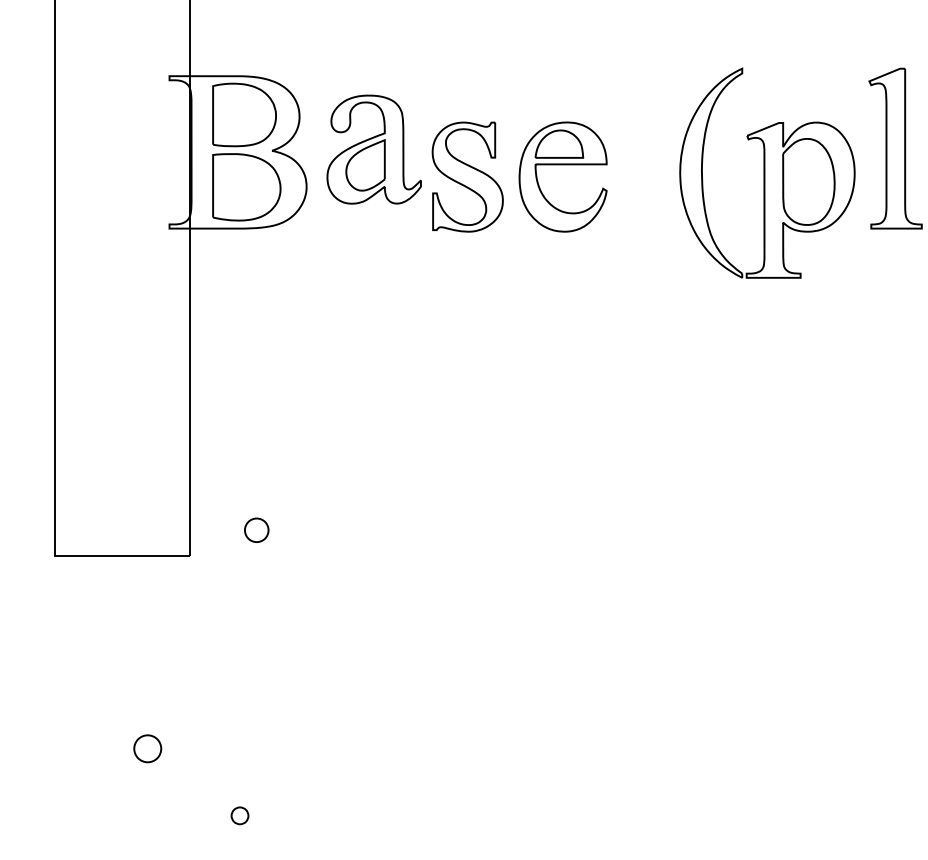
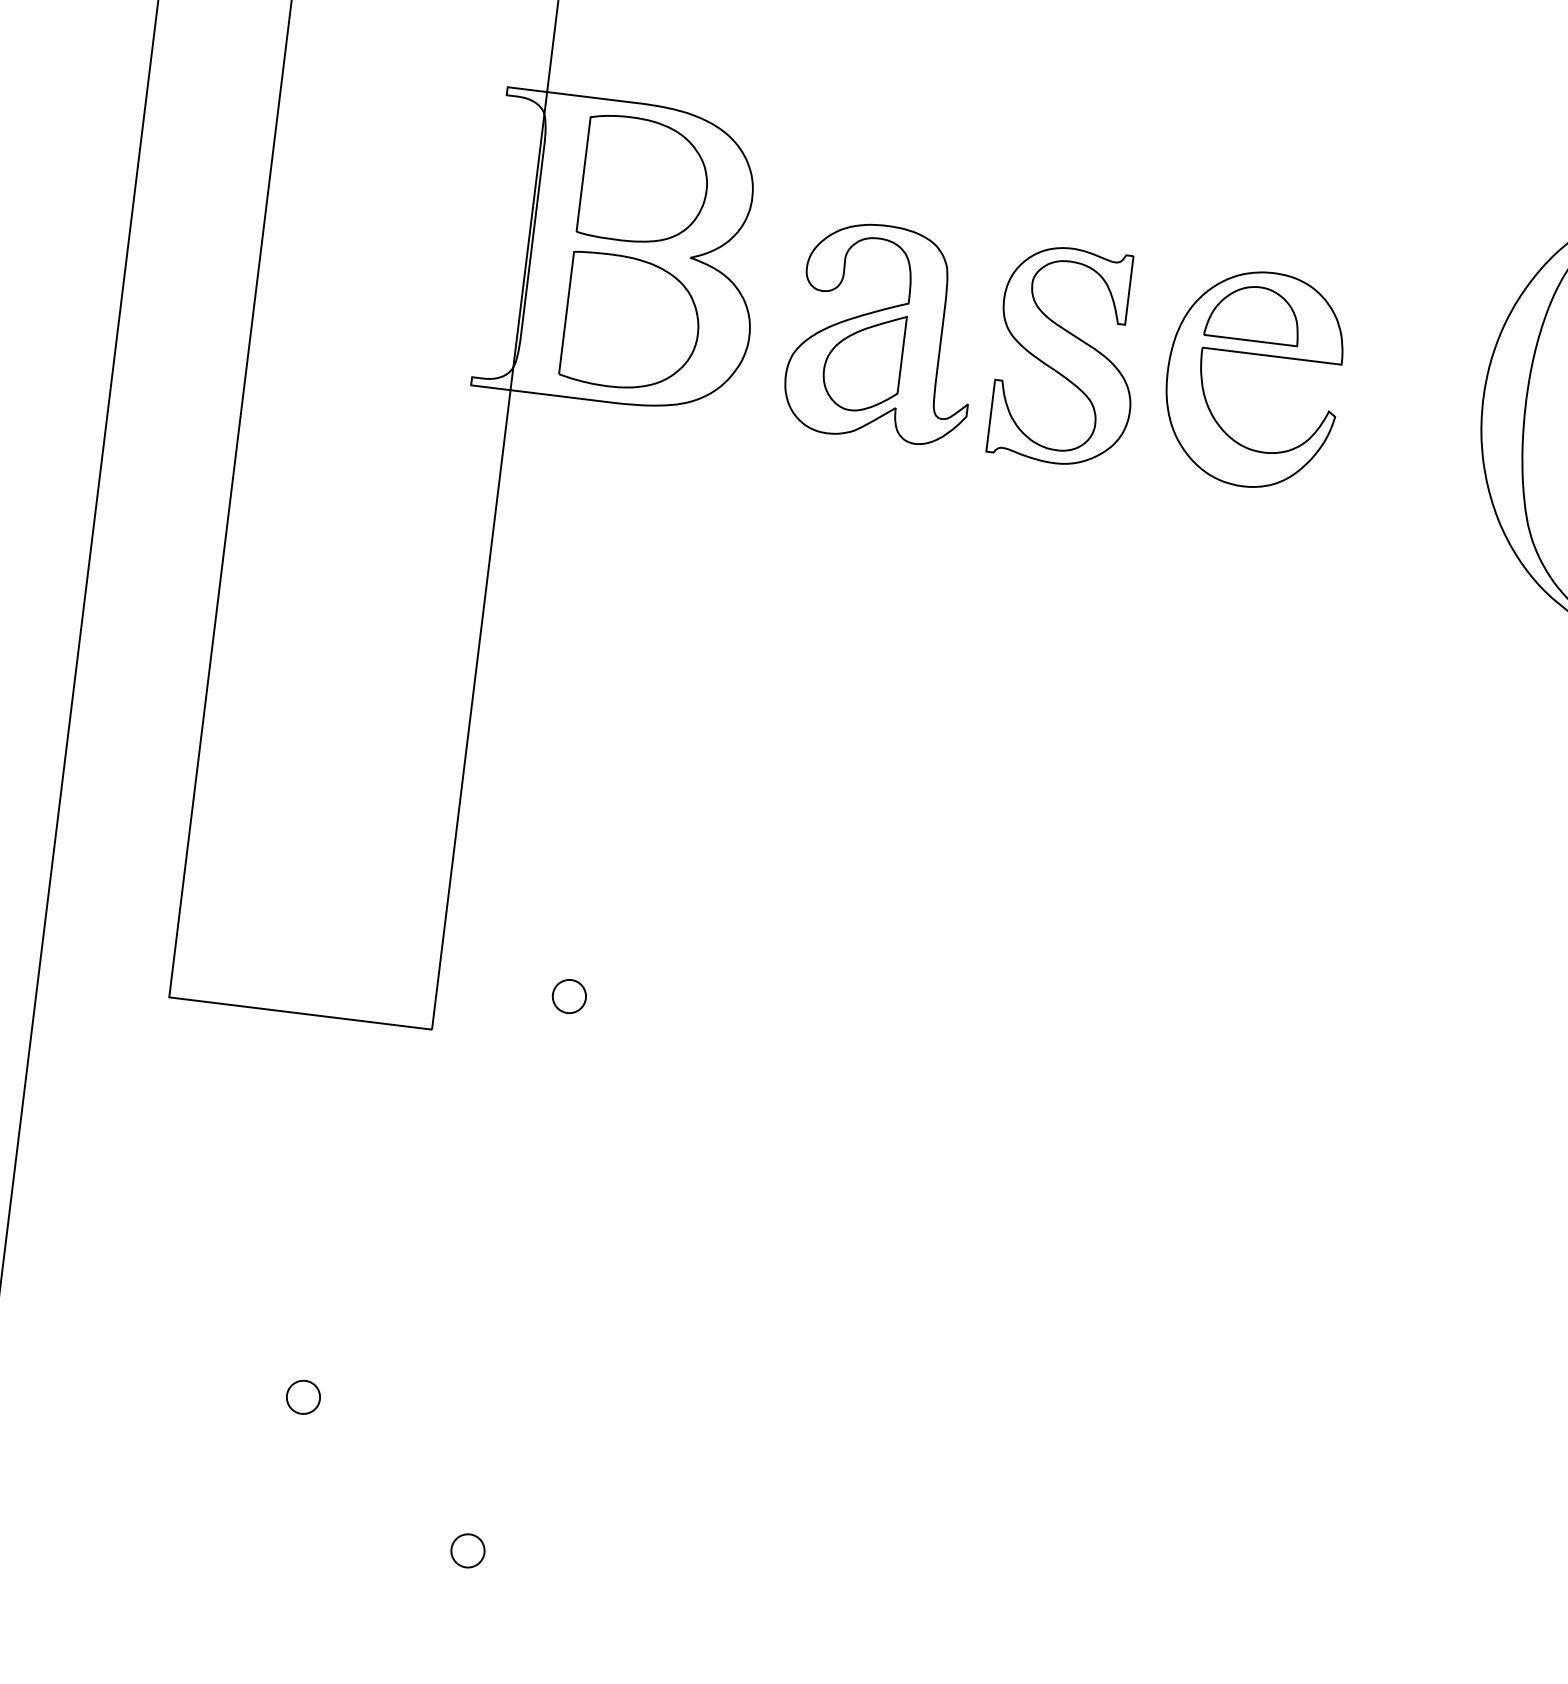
part: (373, 149) -> (882, 332), moved
part: (256, 530) -> (568, 996), size x0.71
part: (147, 748) -> (303, 1396), size x0.62

